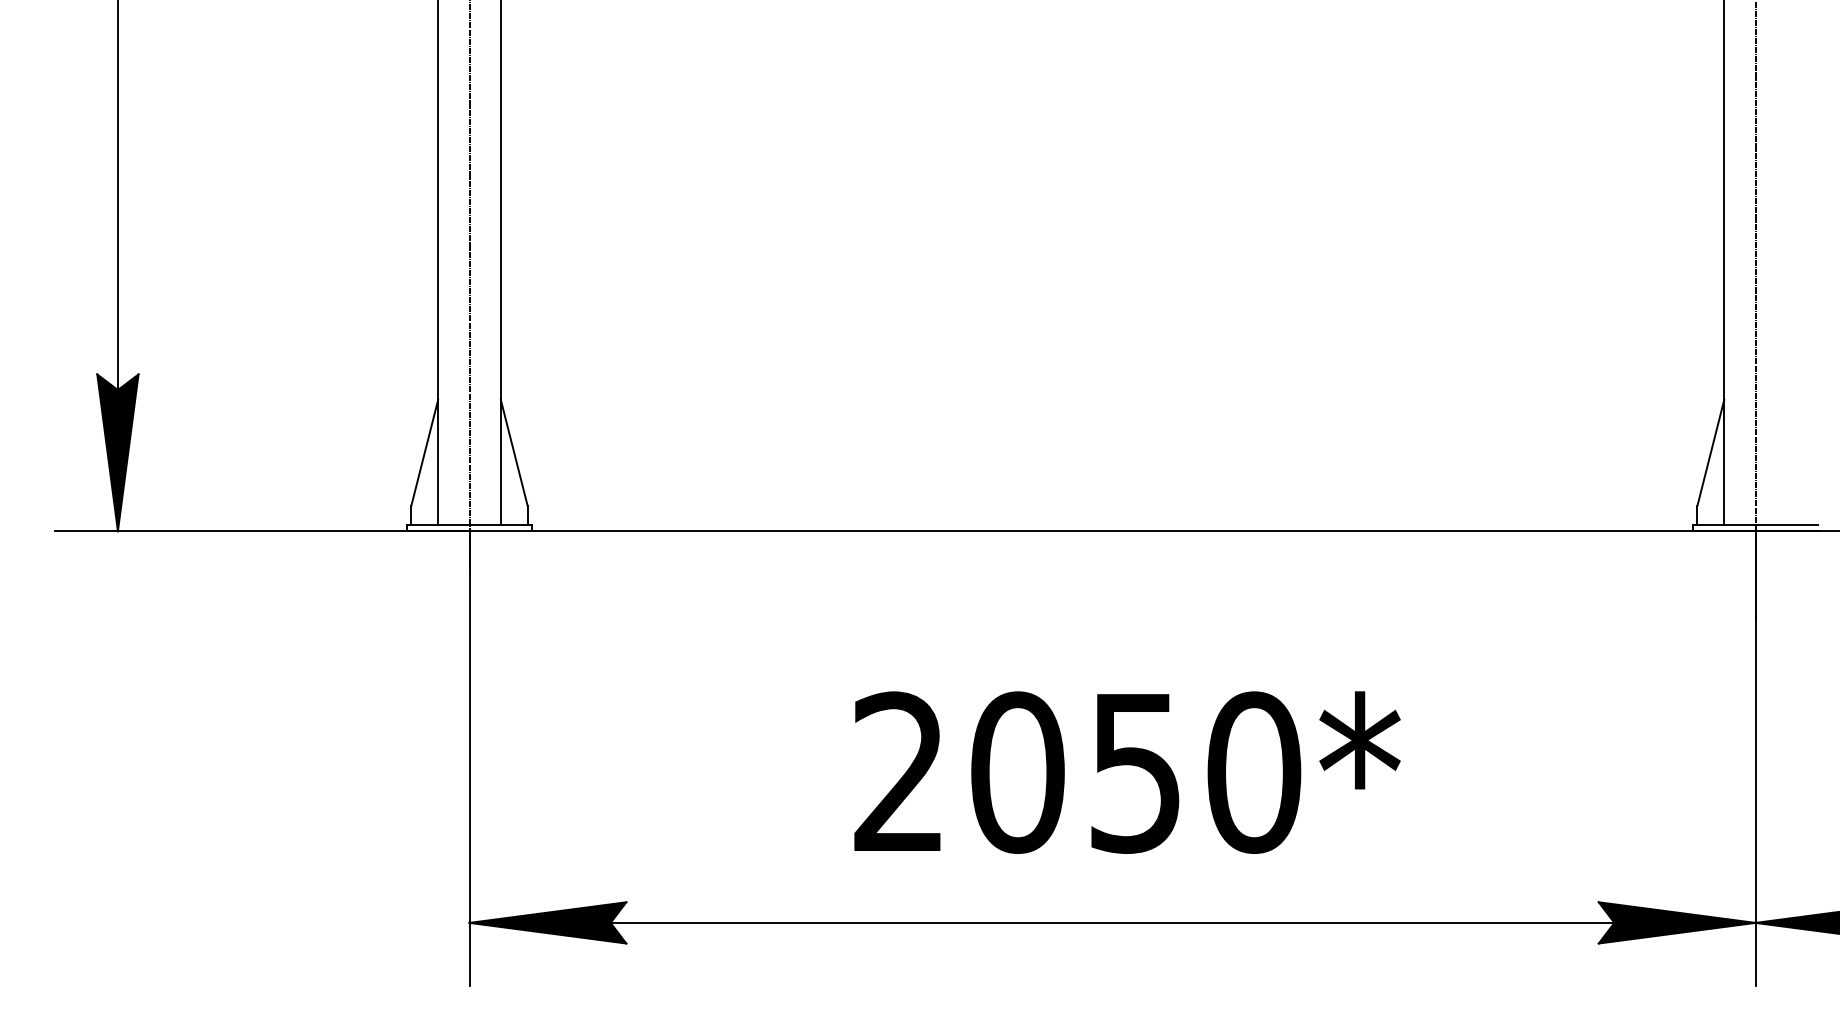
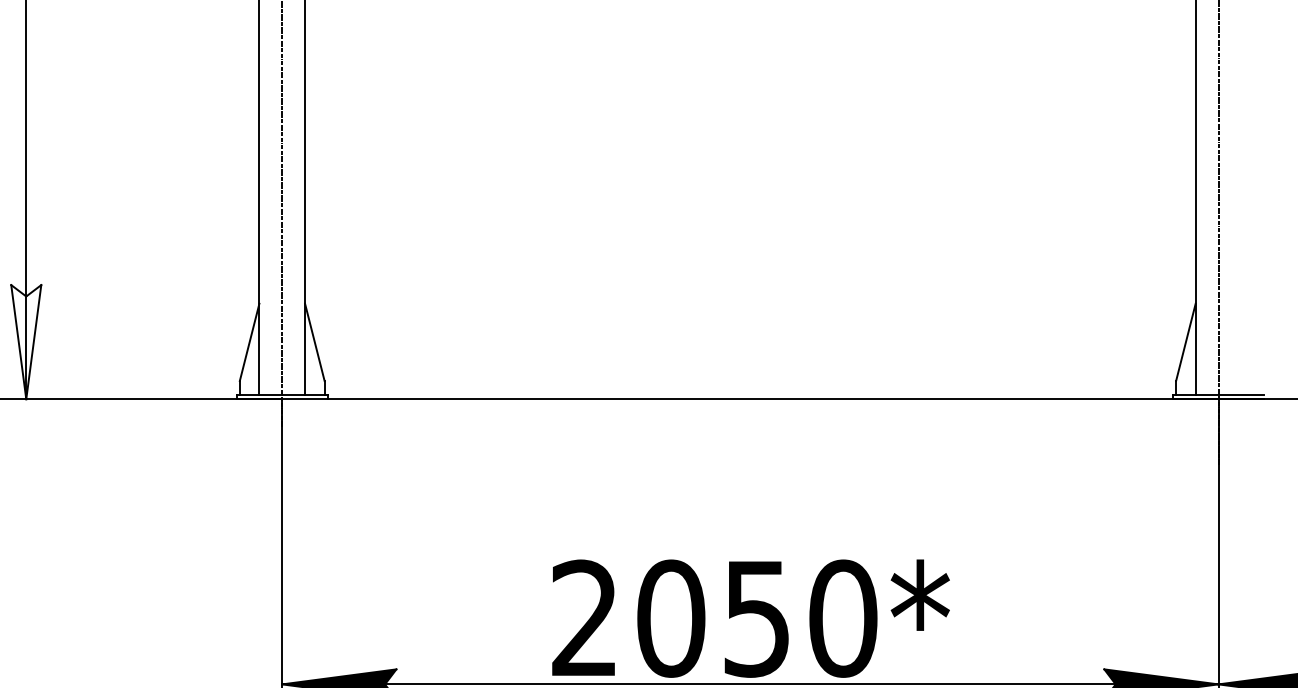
fill: (117, 452) -> (25, 341), removed
text: (1127, 772) -> (751, 618), moved

